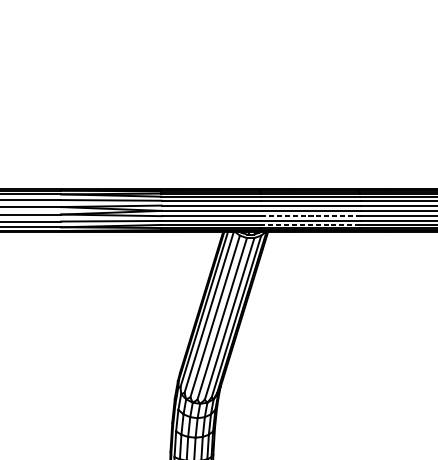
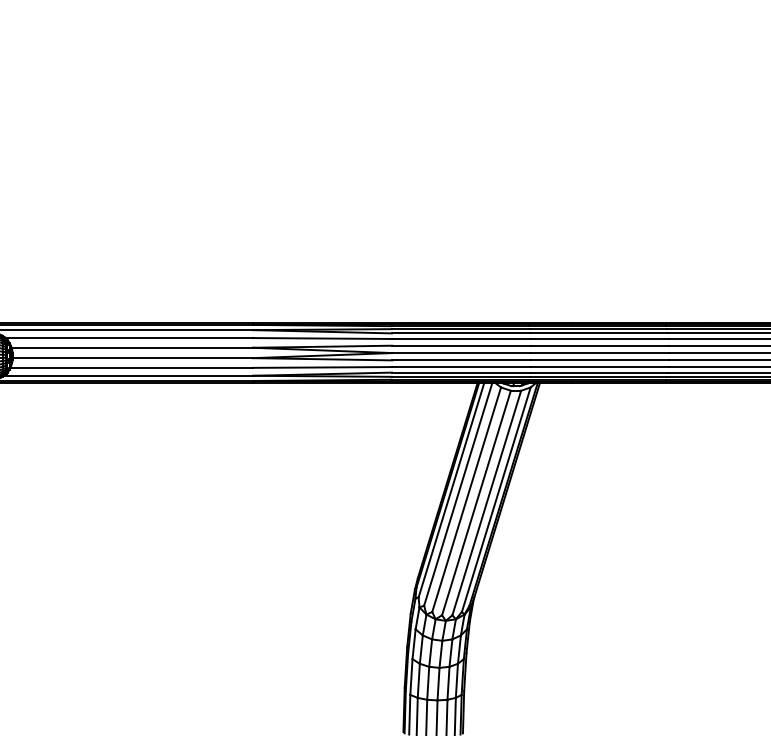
line: (311, 216) -> (600, 360), dashed -> solid
line: (310, 224) -> (599, 372), dashed -> solid

